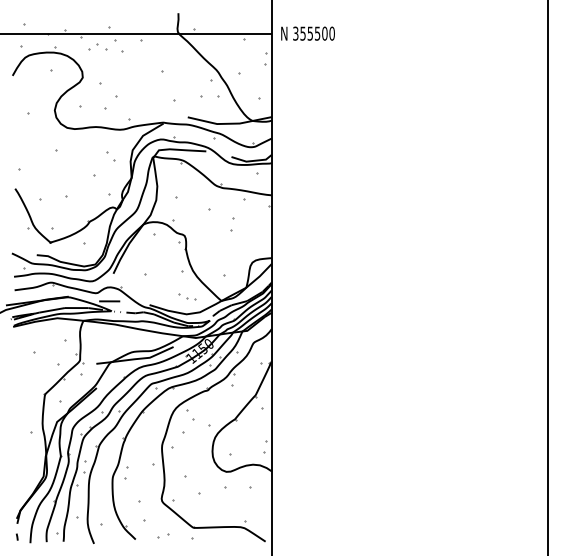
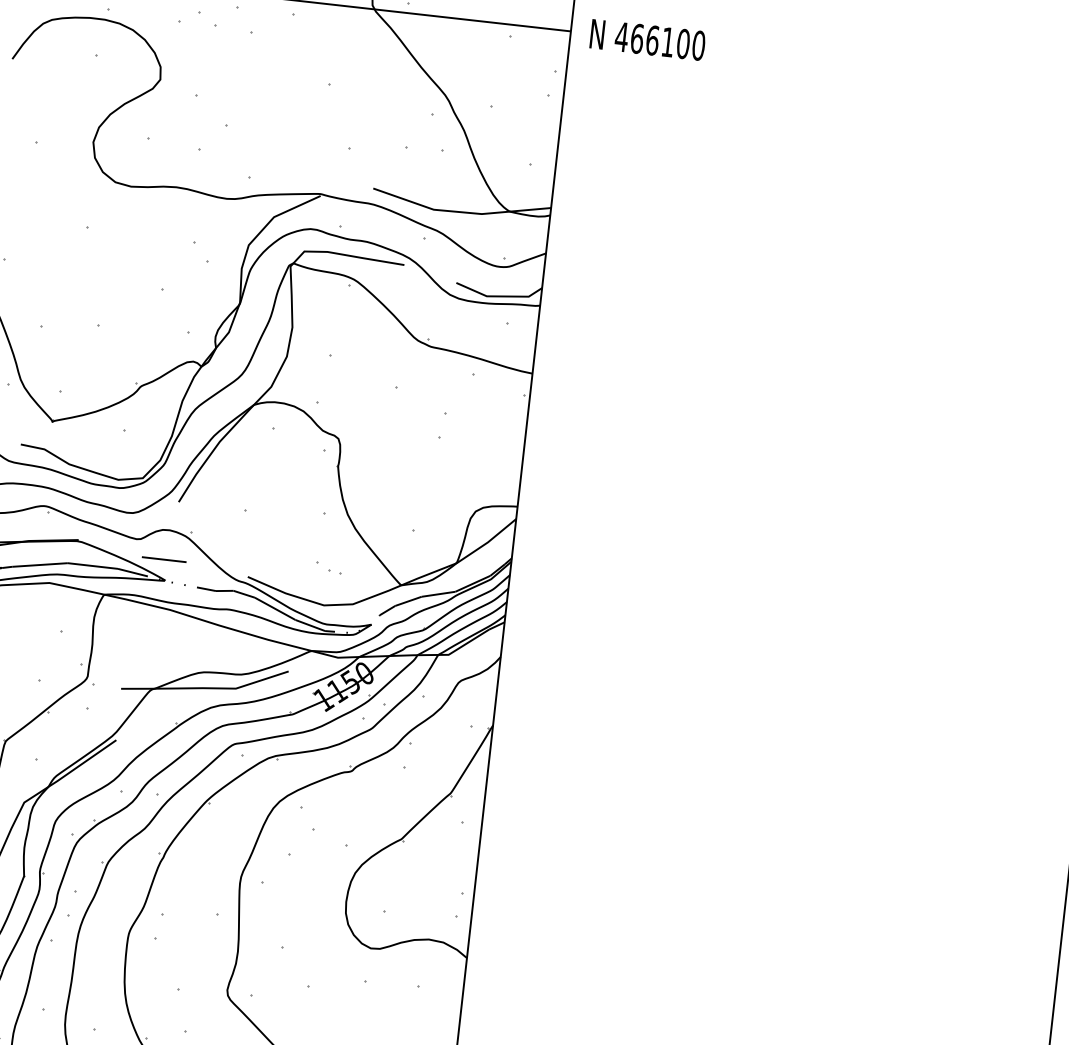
text: (306, 33) -> (644, 39), 355500 -> 466100
part: (187, 296) -> (330, 567), size x0.7

